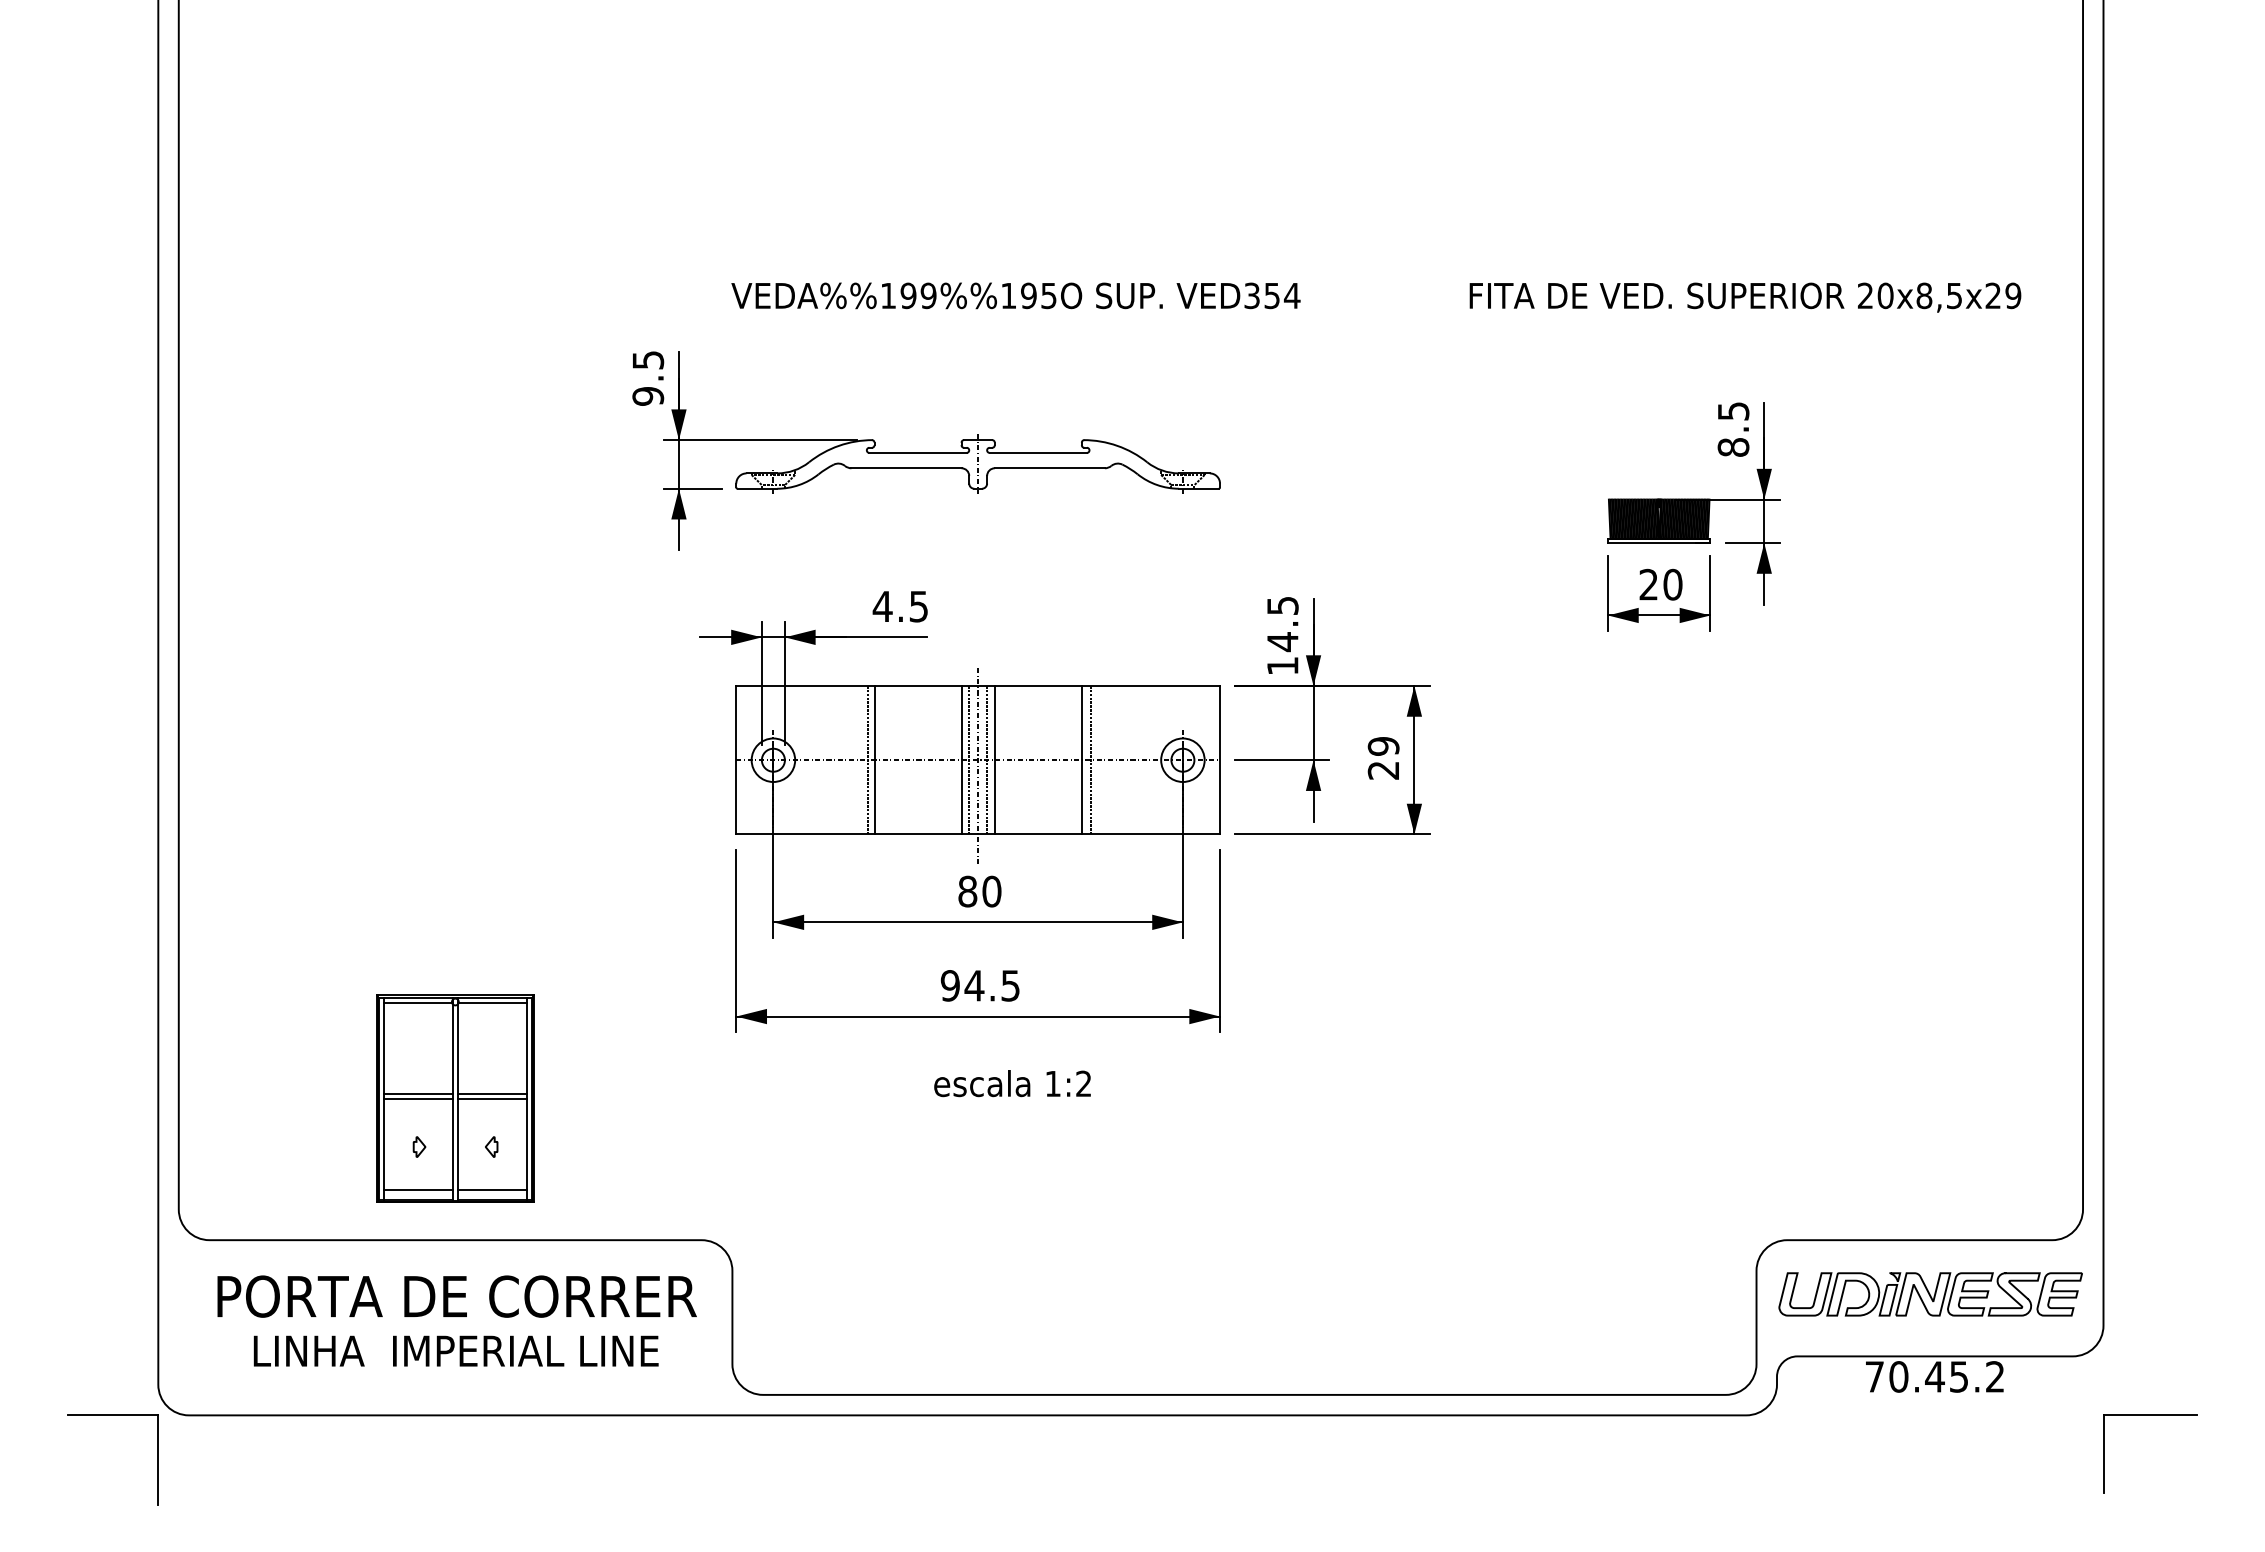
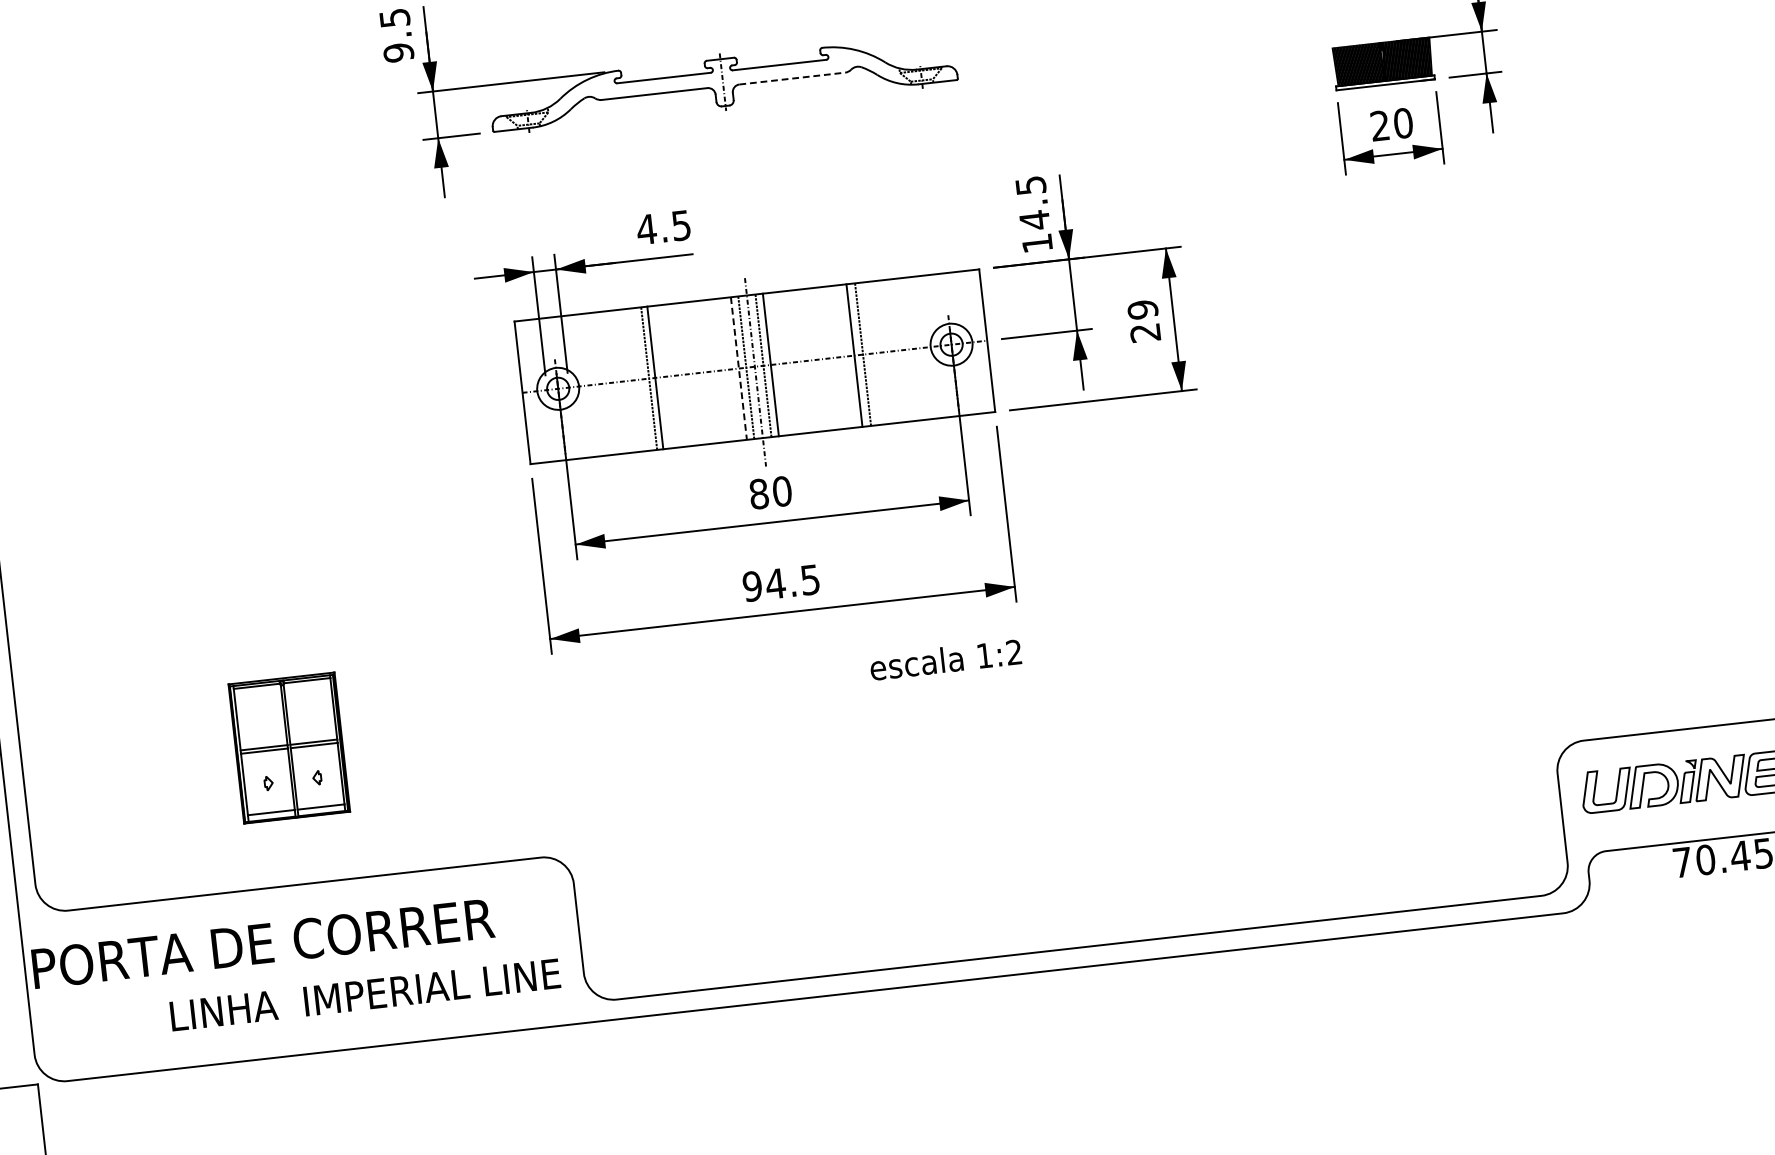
line: (1050, 468) -> (792, 78), solid -> dashed
line: (961, 760) -> (738, 368), solid -> dashed
text: (1012, 1083) -> (945, 659), moved
part: (455, 1098) -> (289, 748), size x0.7
text: (456, 1296) -> (262, 943), moved
text: (455, 1350) -> (364, 994), moved

